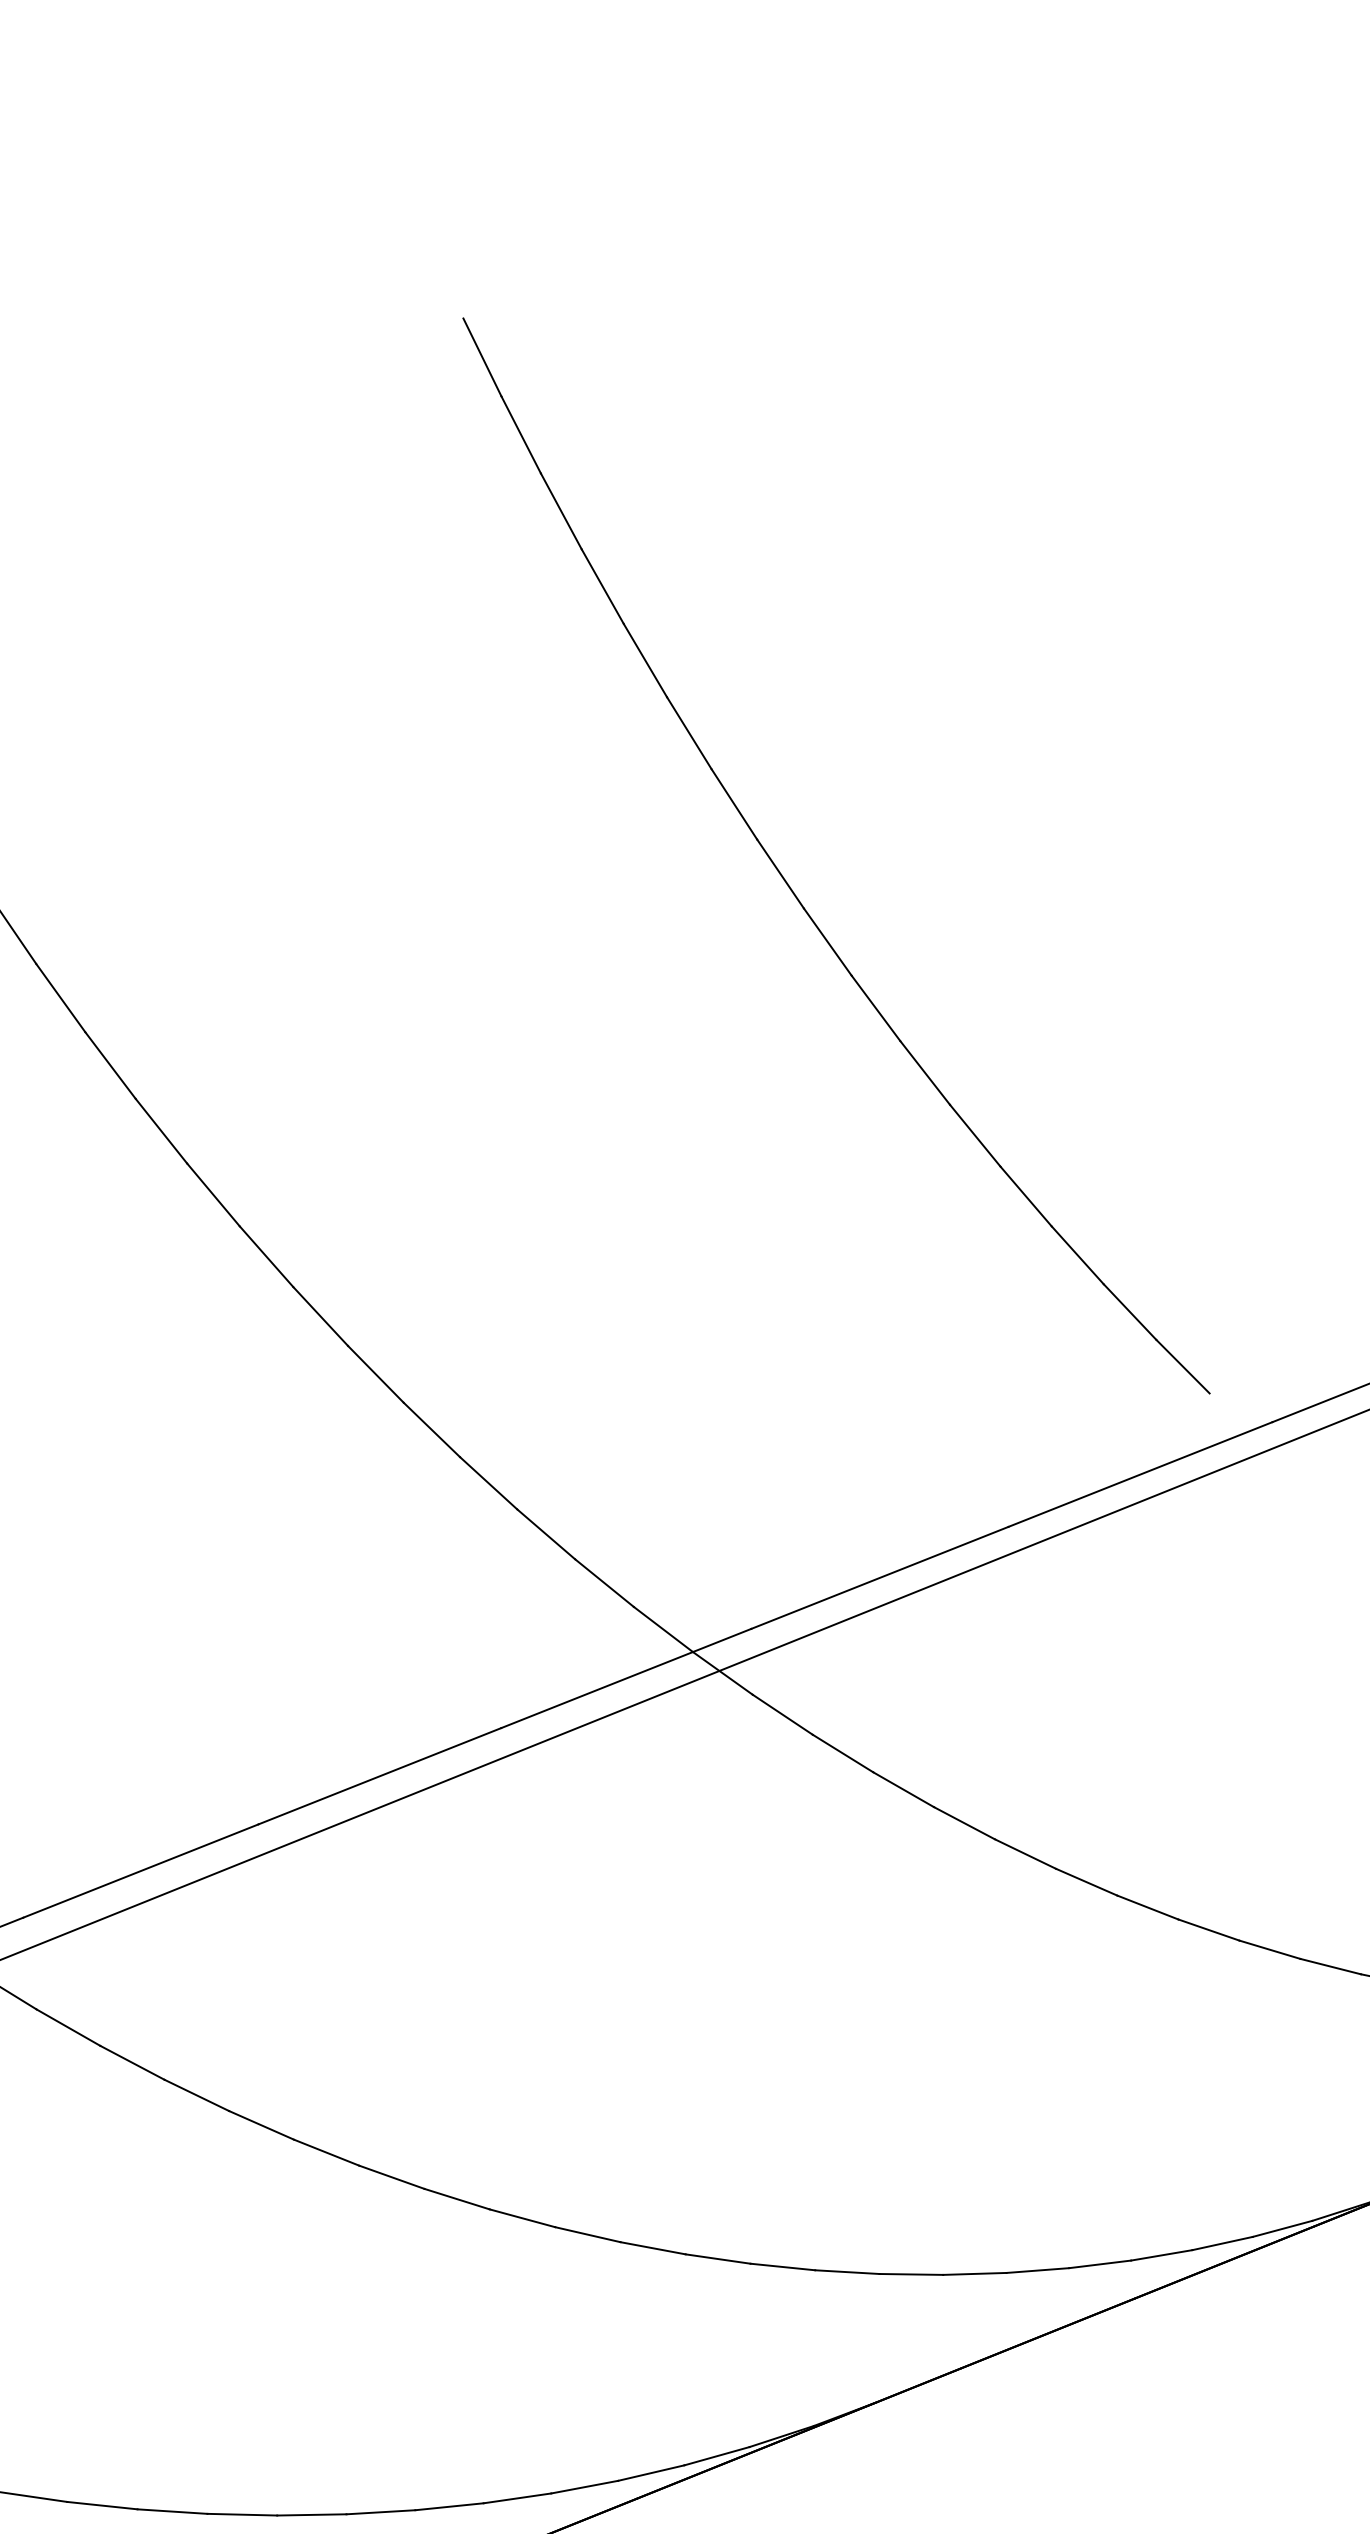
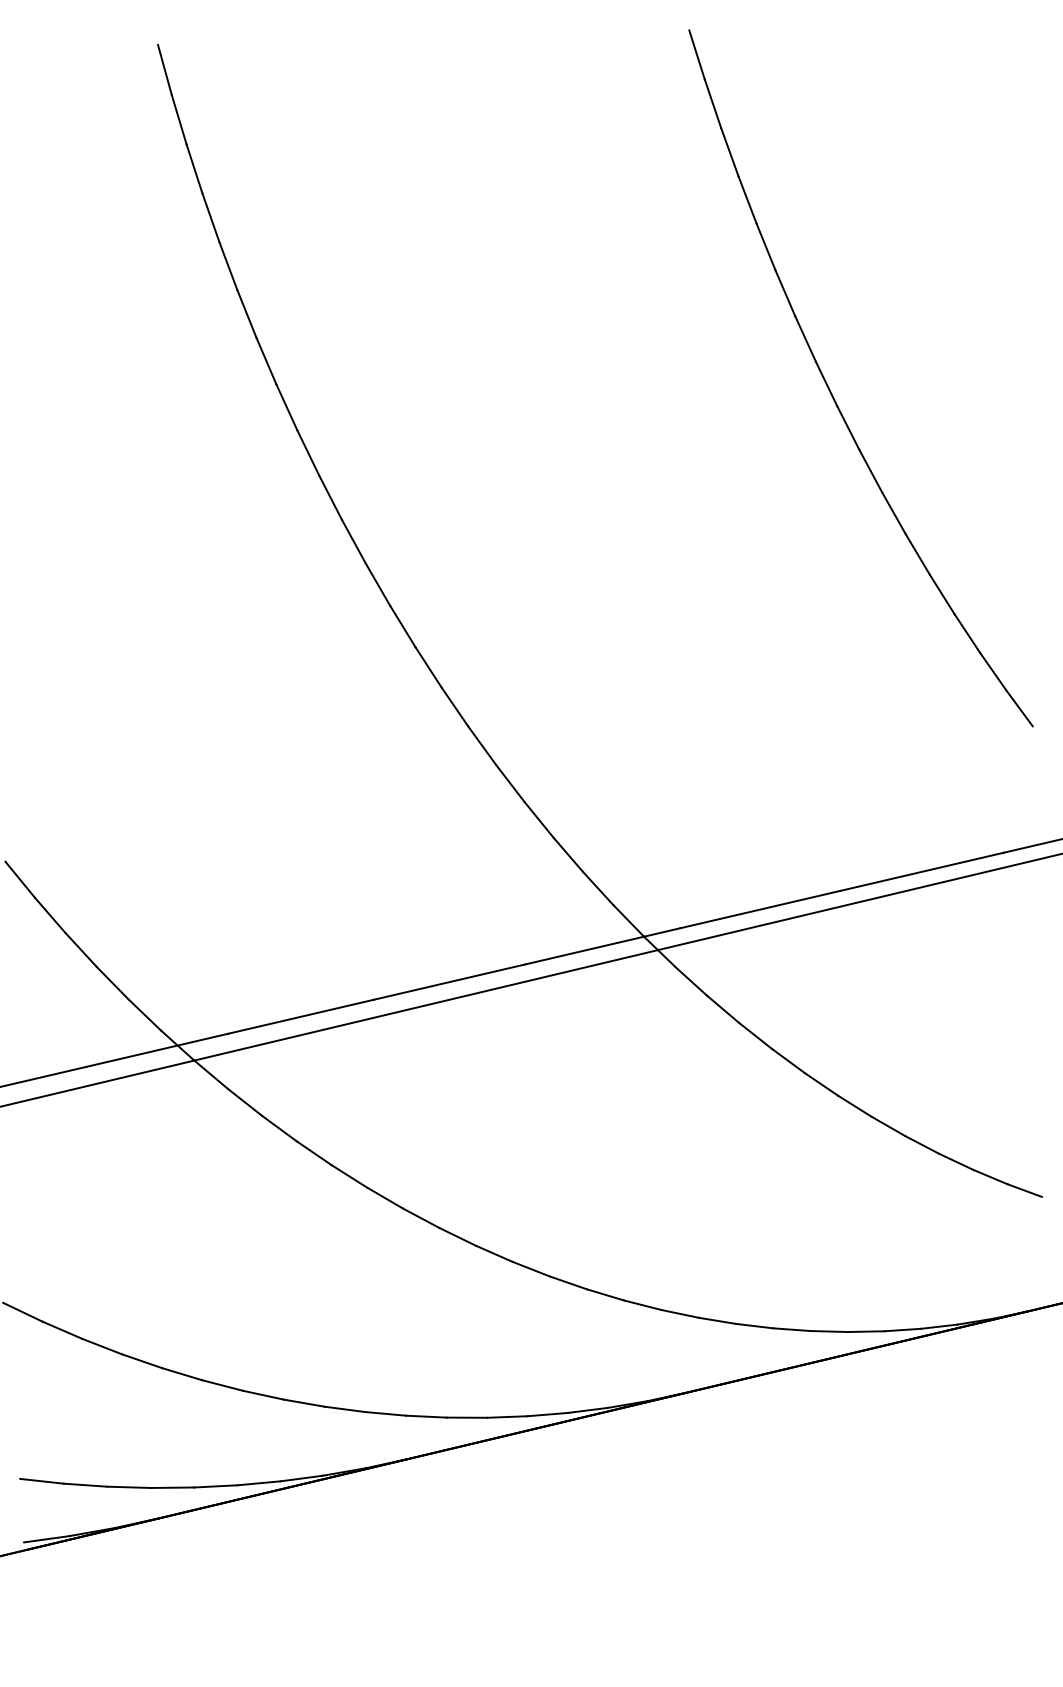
part: (792, 888) -> (832, 393), moved

